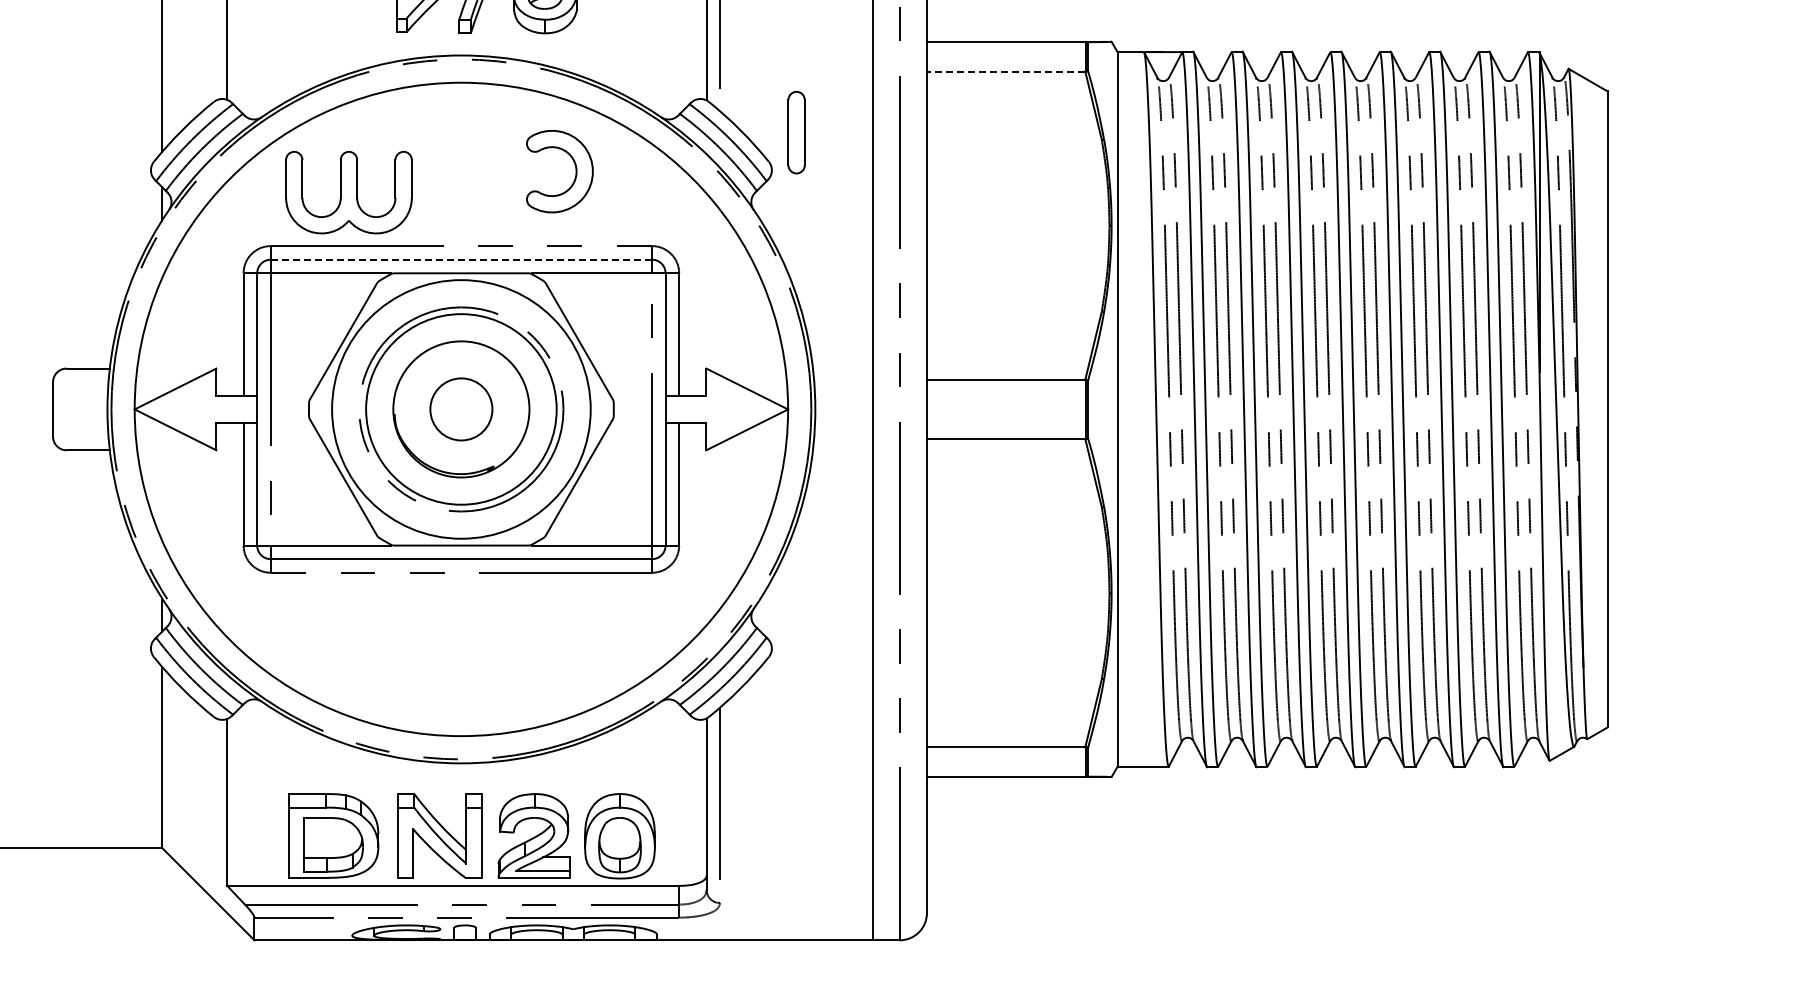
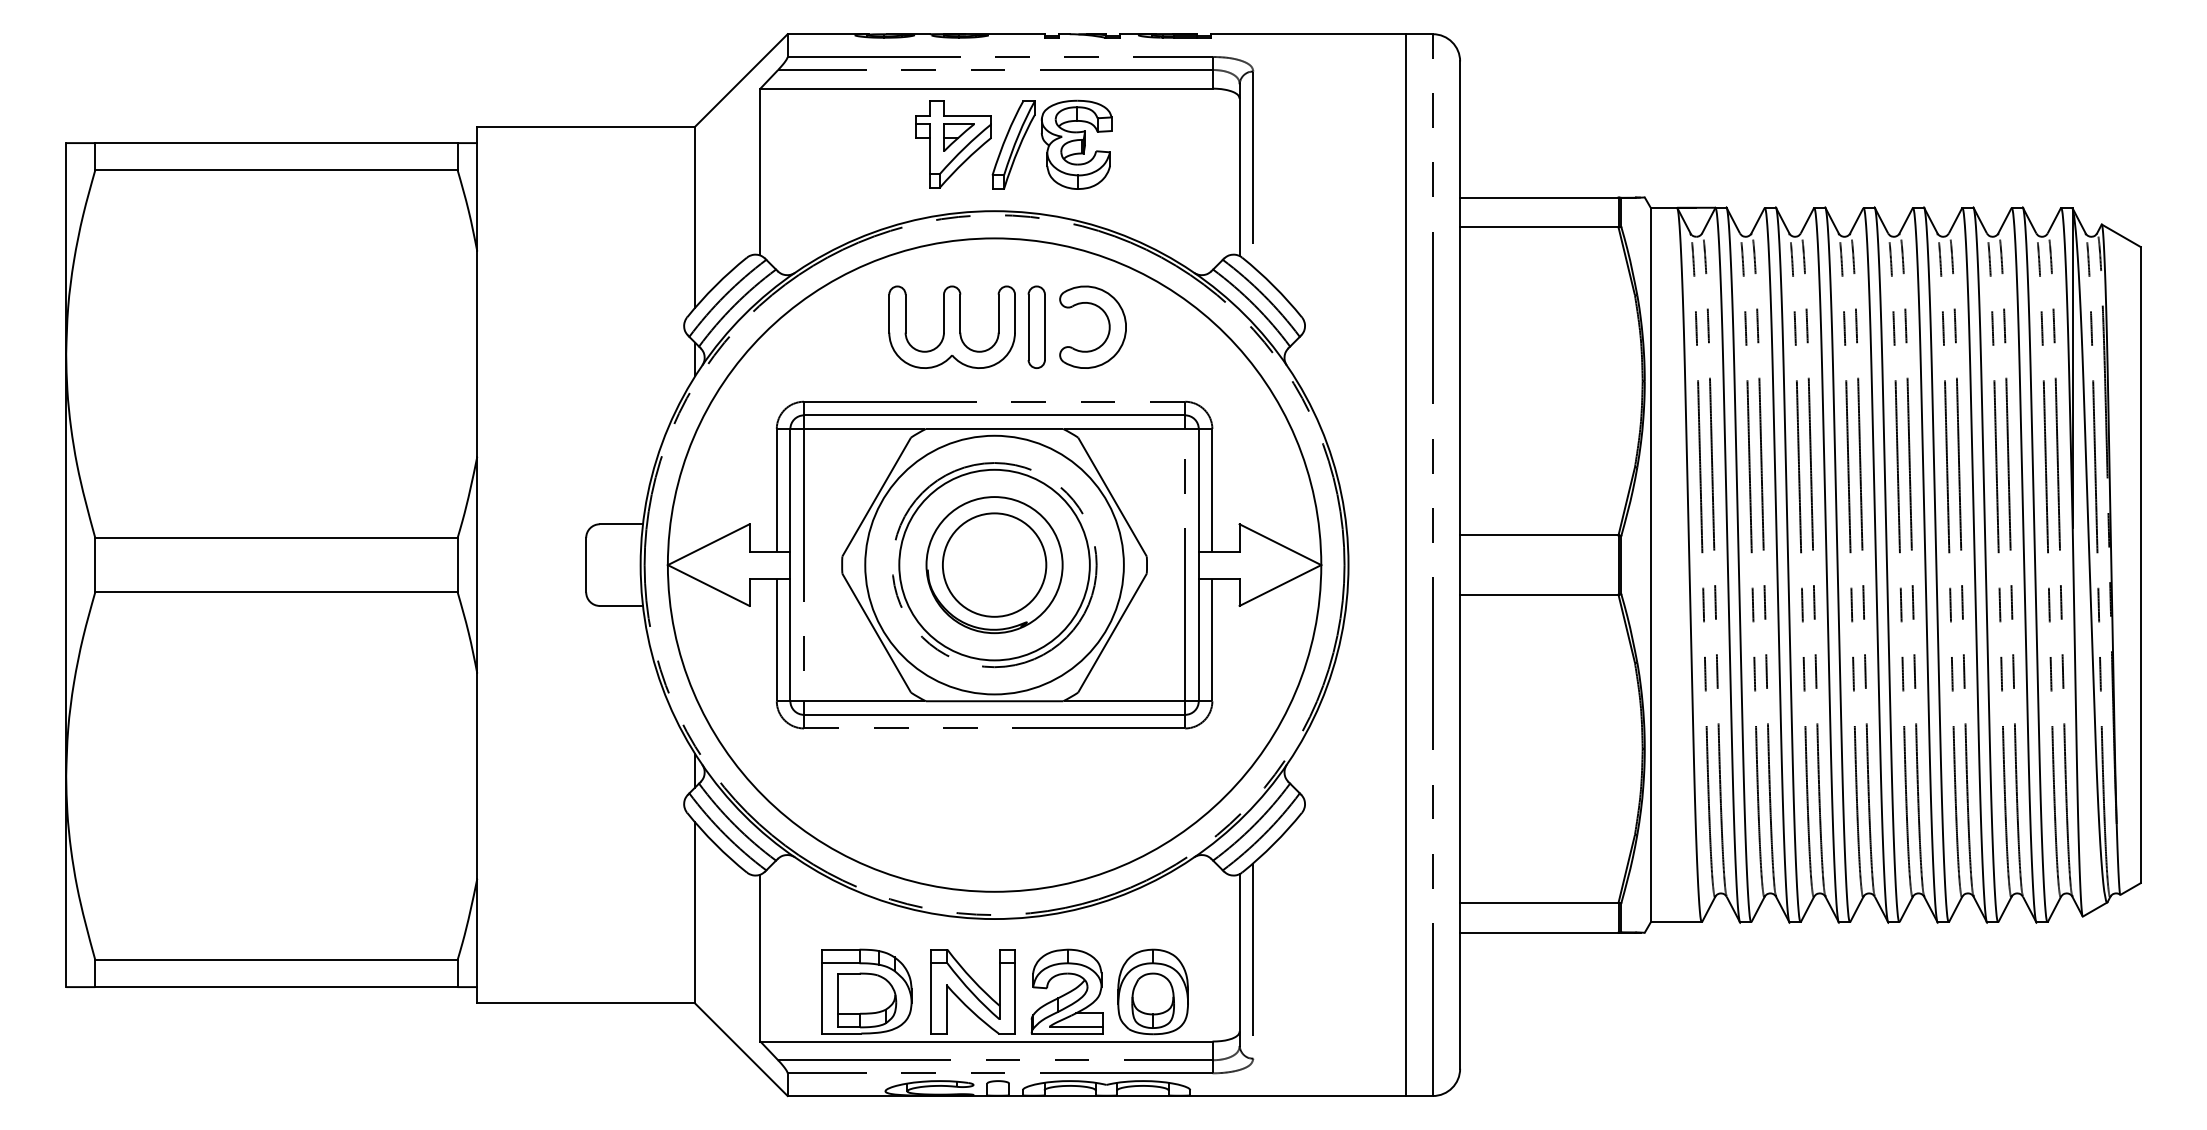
line: (1005, 71) -> (1538, 227), dashed -> solid
part: (796, 131) -> (1036, 326), moved
part: (348, 191) -> (951, 326), moved
line: (461, 259) -> (994, 415), dashed -> solid
circle: (461, 408) -> (994, 564), size x1.67

